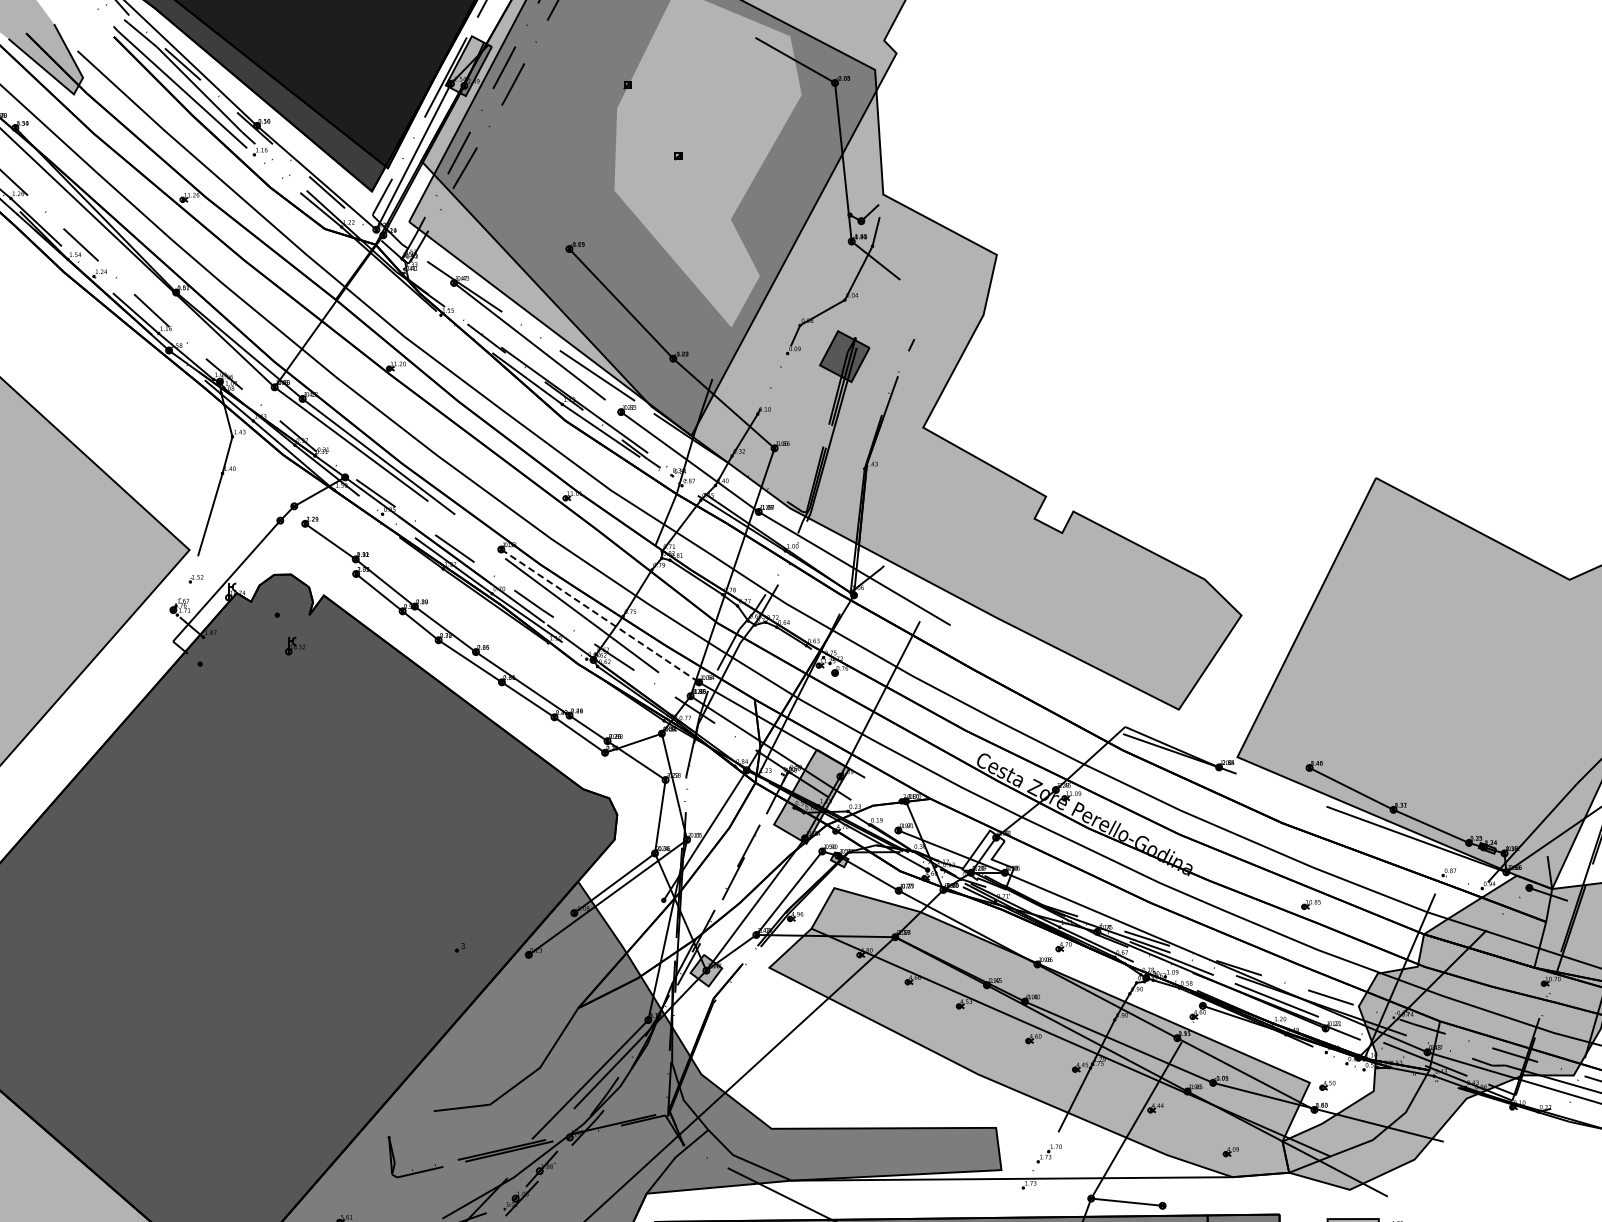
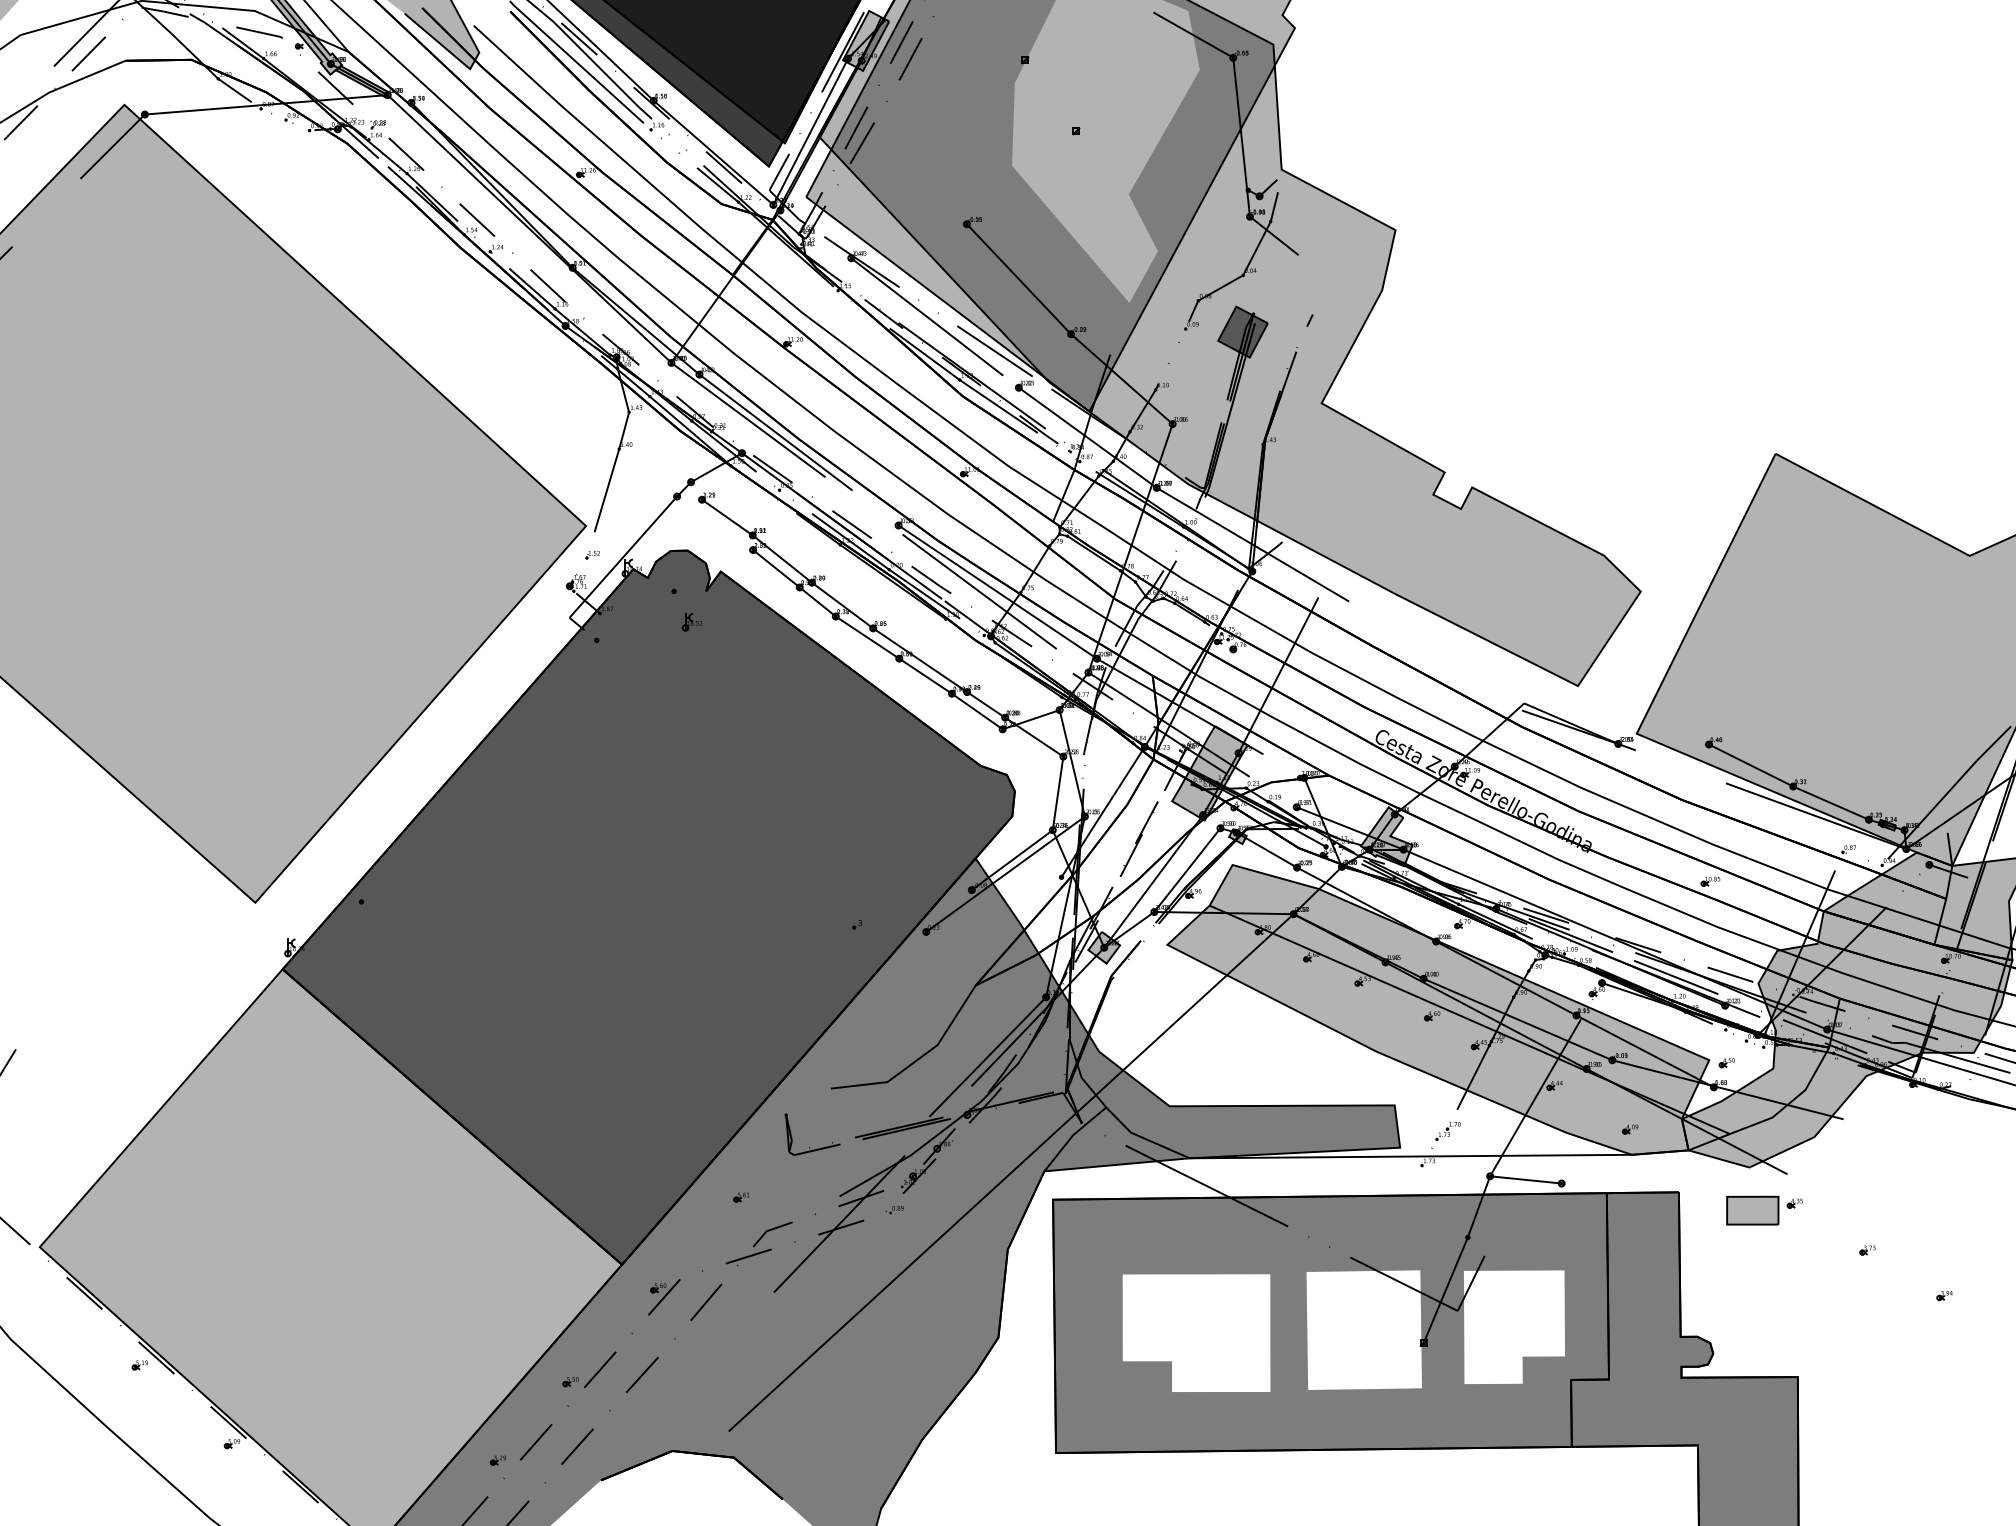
line: (600, 616) -> (998, 592), dashed -> solid
fill: (987, 859) -> (1386, 836), added

